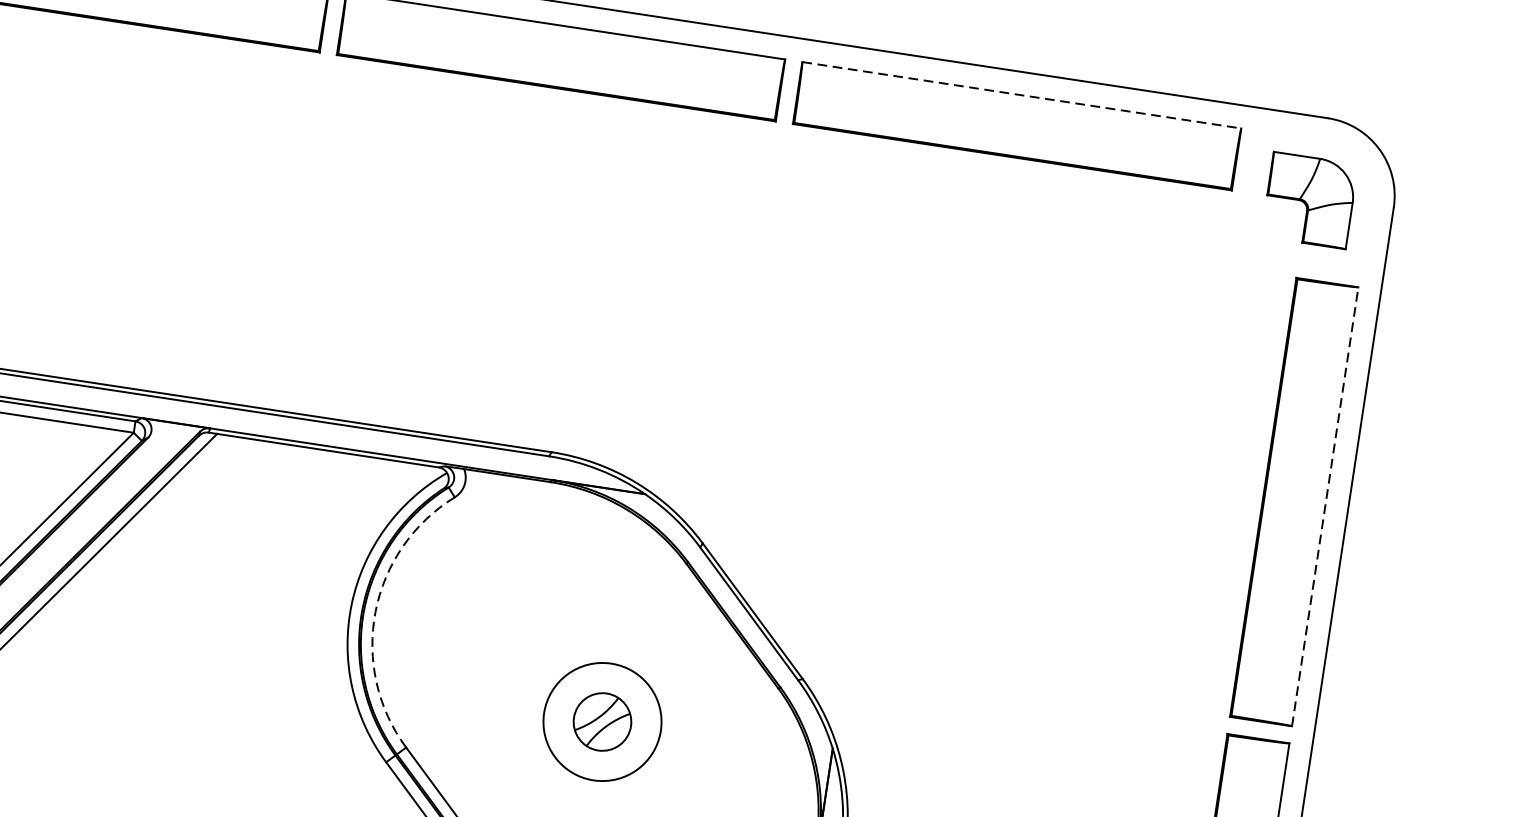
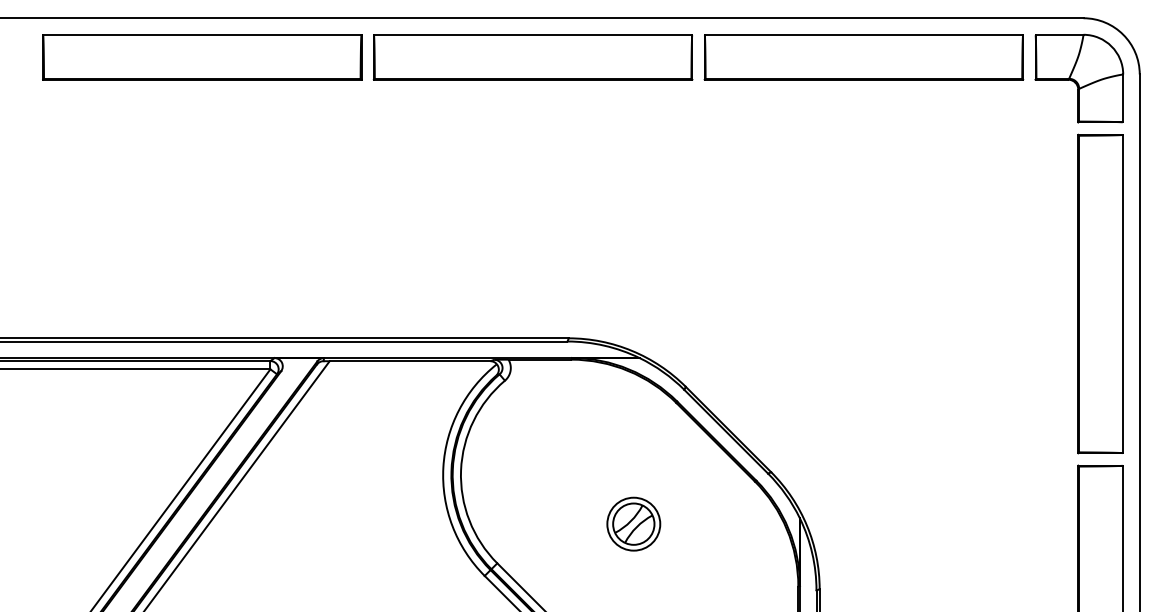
line: (1022, 94) -> (864, 34), dashed -> solid
part: (1309, 200) -> (1079, 78), size x1.43
line: (1325, 506) -> (1123, 293), dashed -> solid
arc: (376, 612) -> (461, 470), dashed -> solid
circle: (602, 721) -> (633, 523), size x0.62

